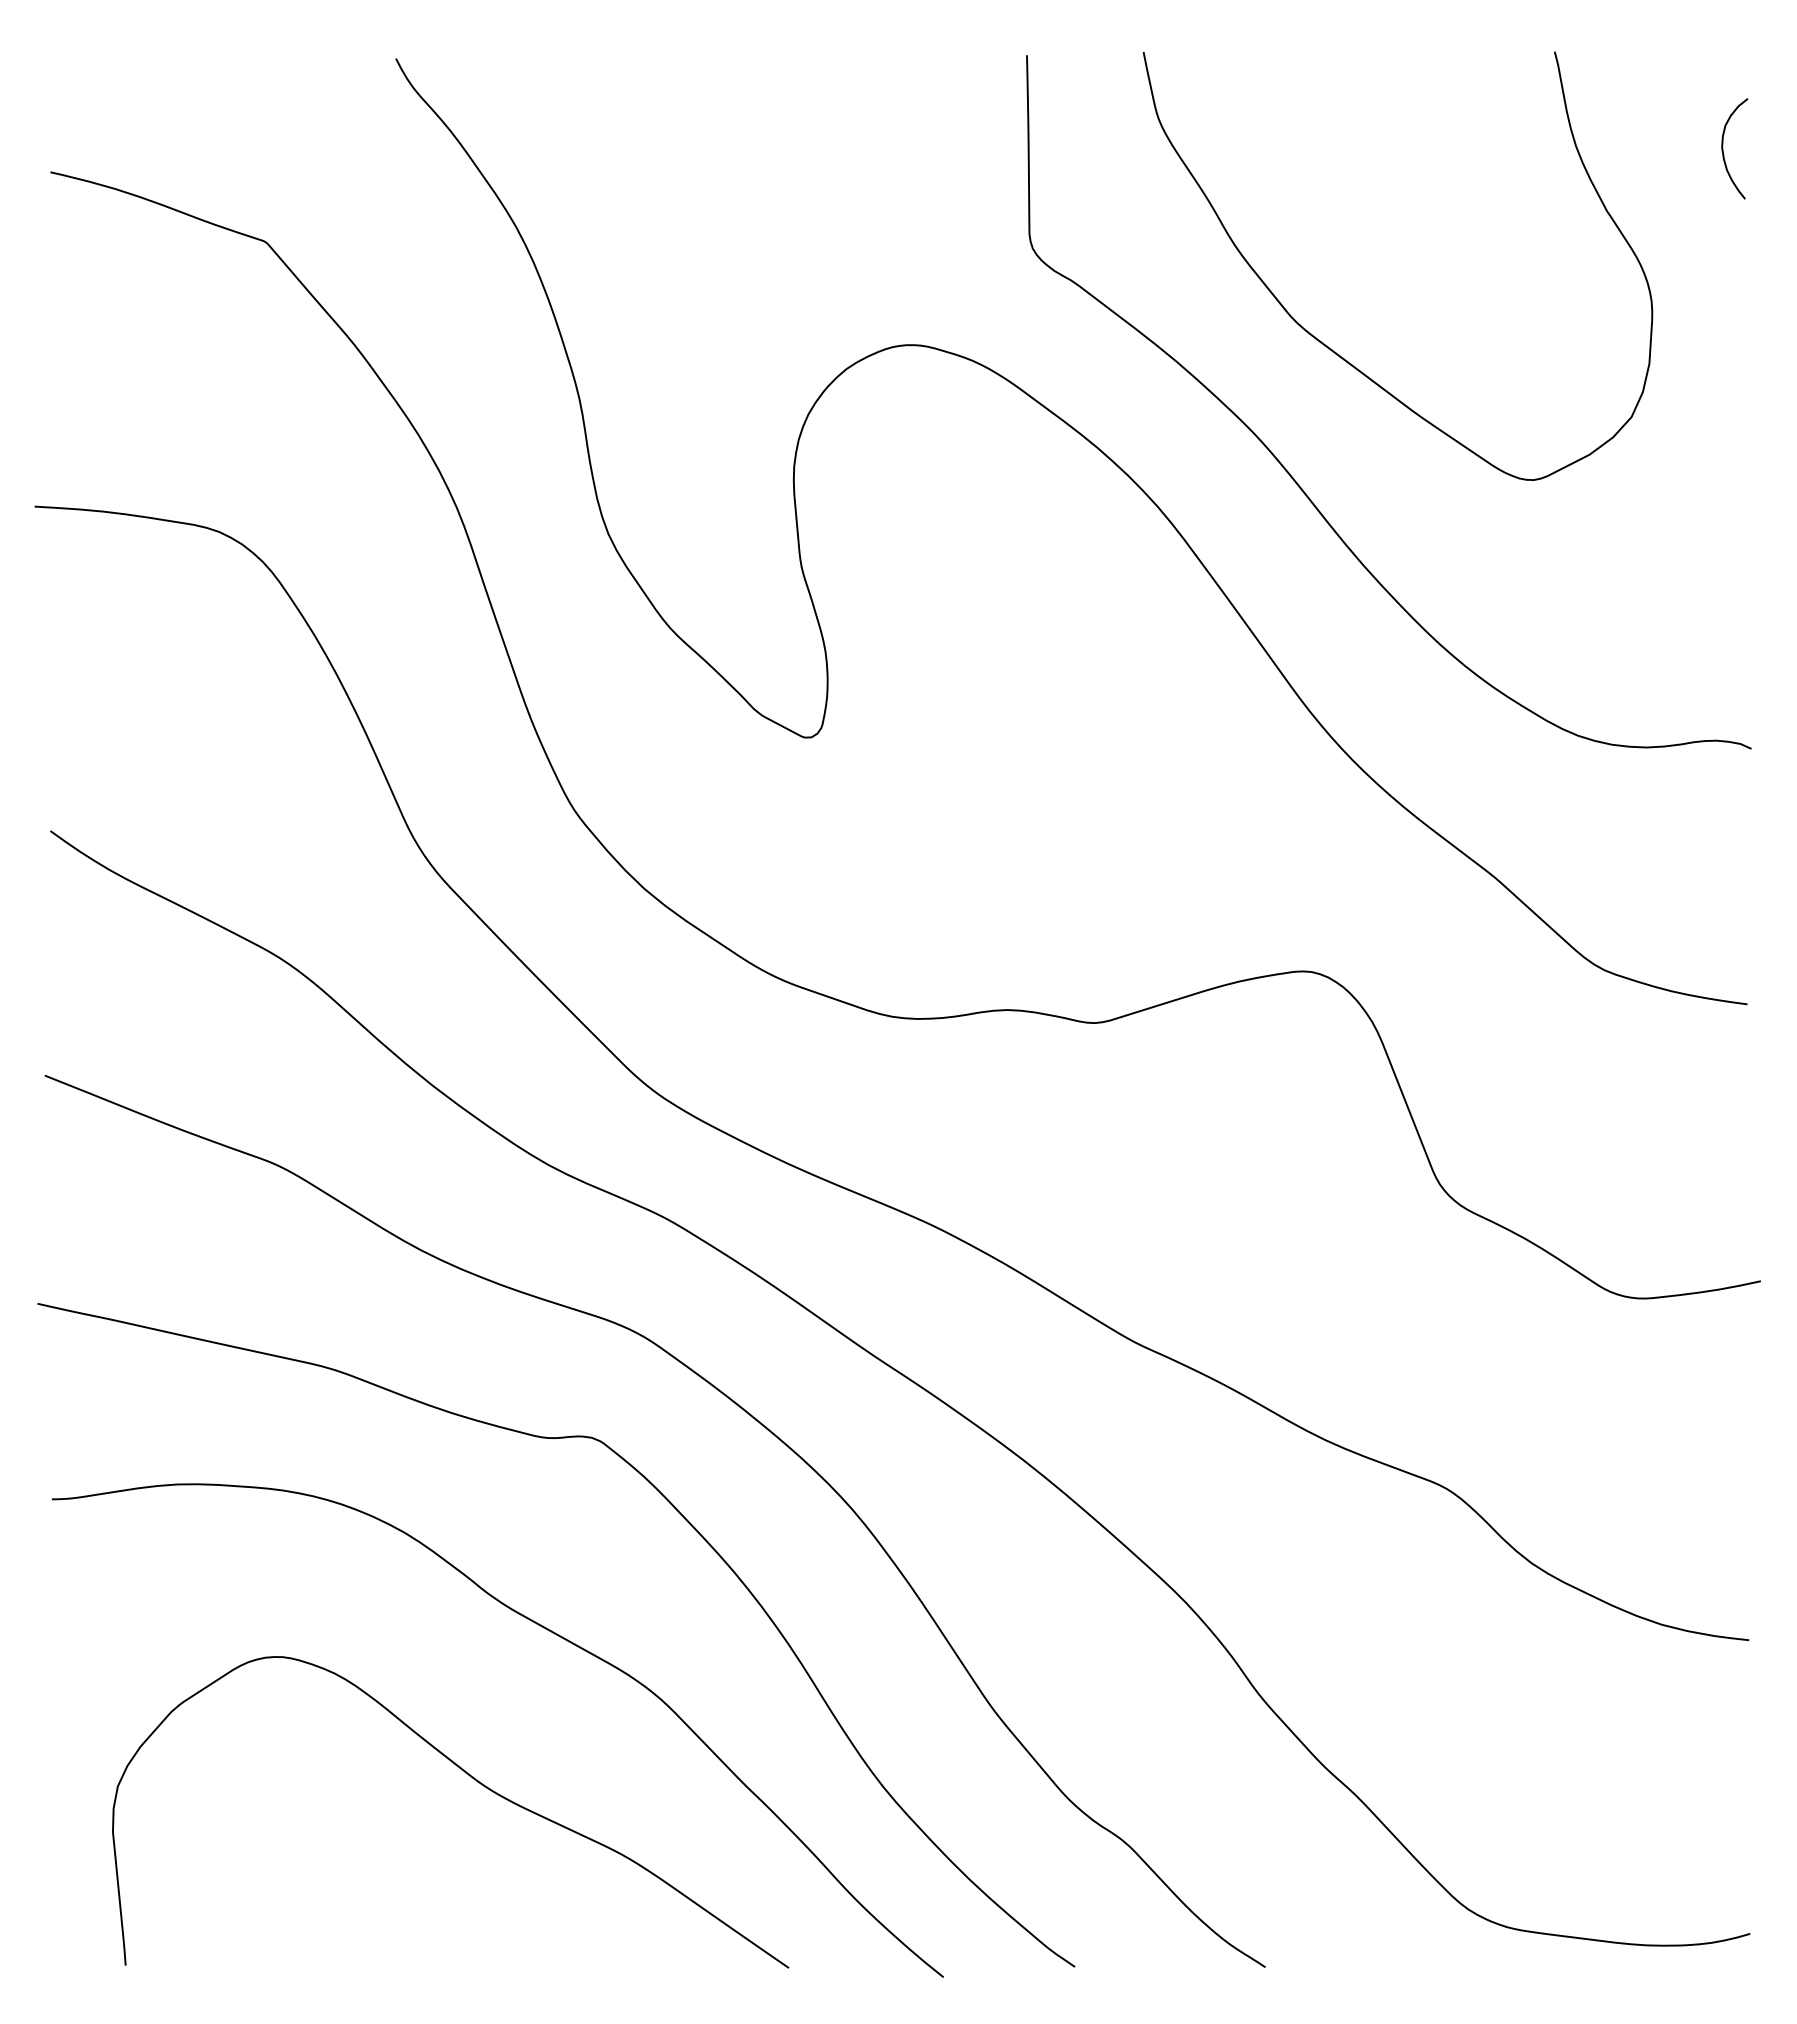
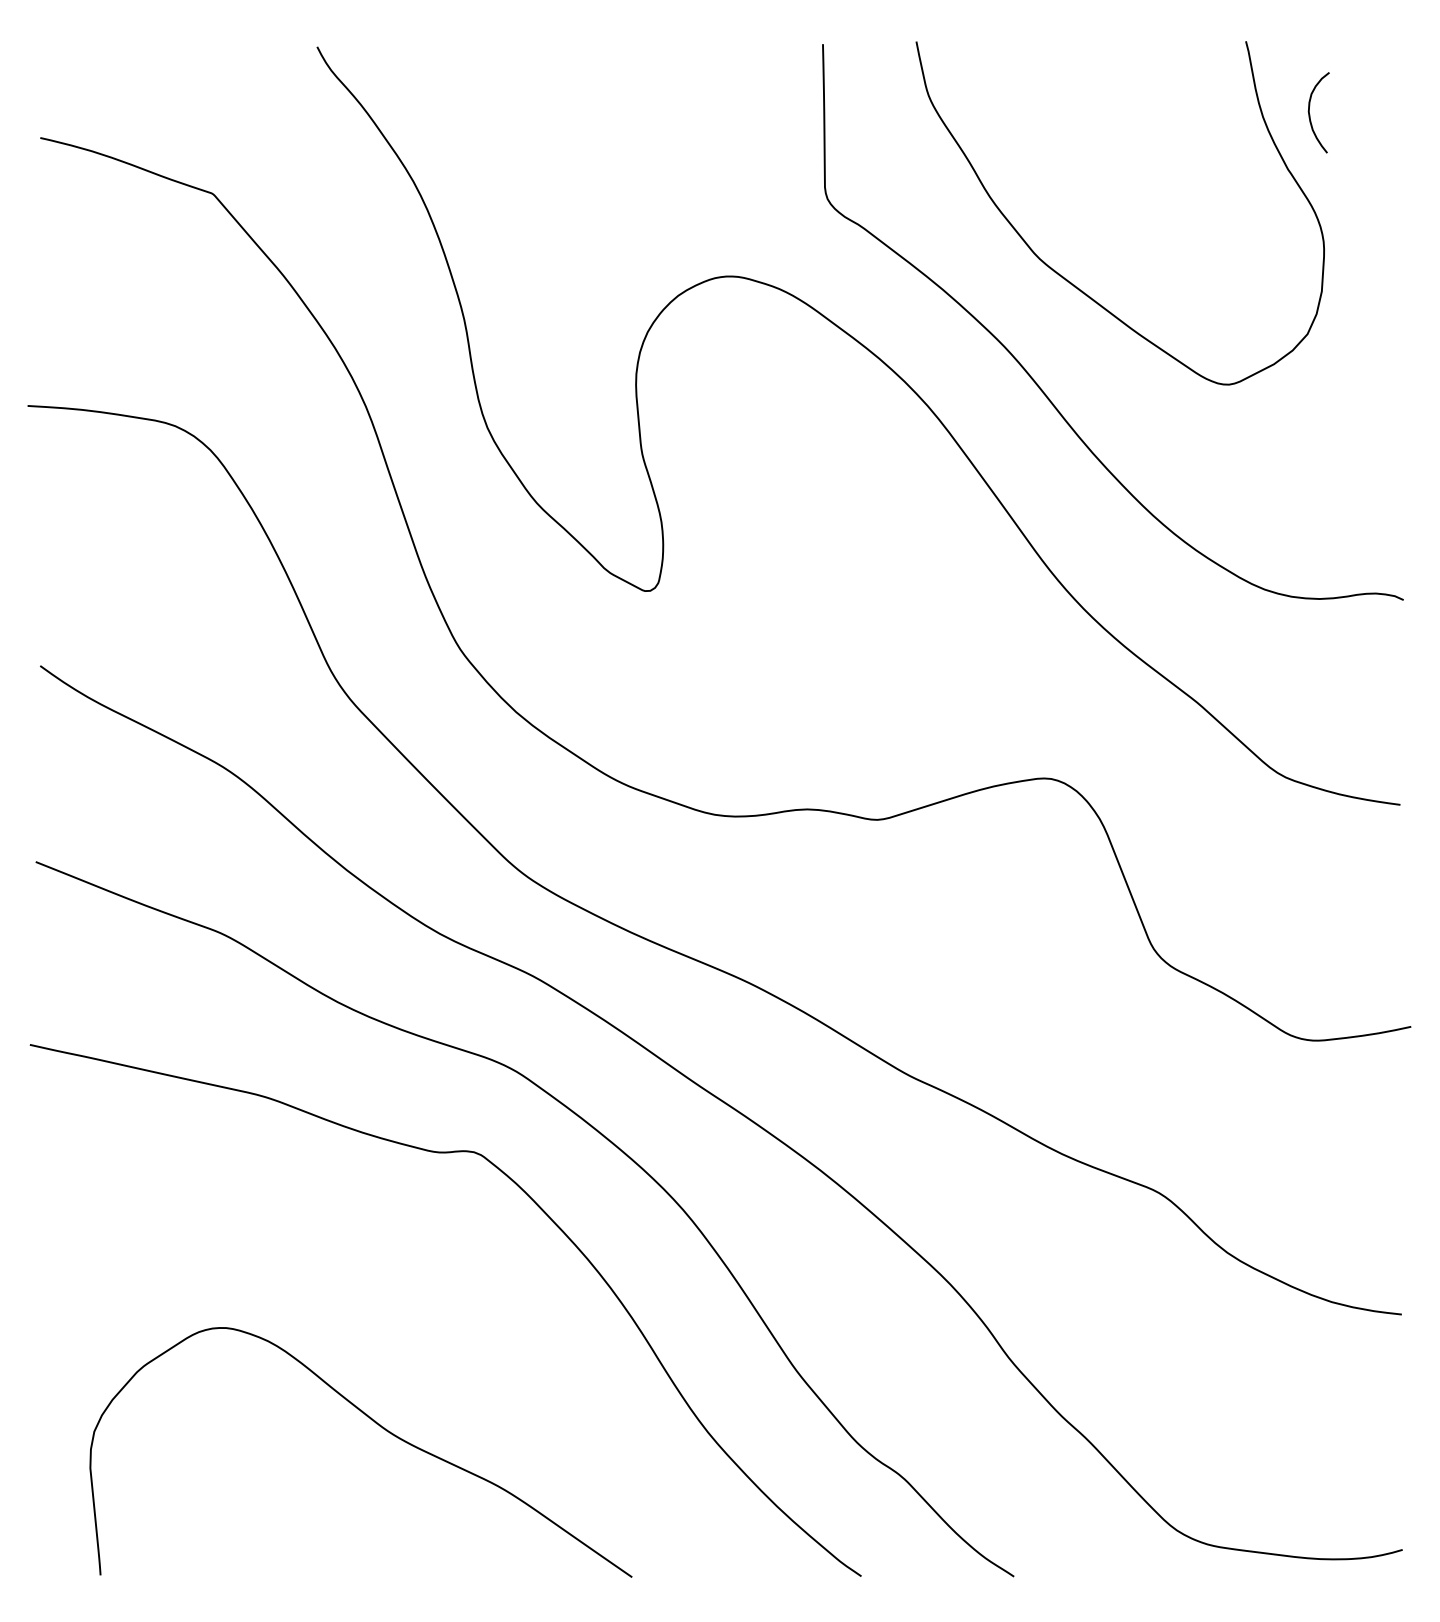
curve: (1723, 148) -> (1309, 112), moved
curve: (552, 1633) -> (442, 1309), removed

